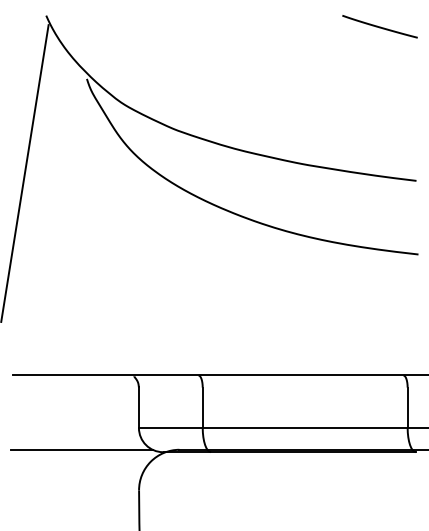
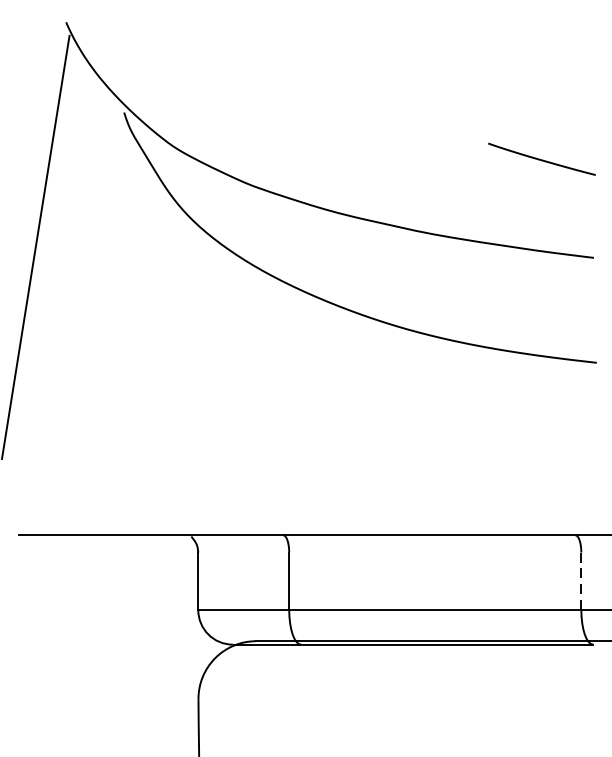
line: (379, 26) -> (541, 158), moved
line: (407, 408) -> (581, 582), solid -> dashed
line: (81, 449) -> (116, 640), removed

